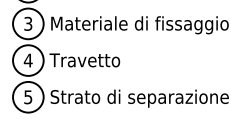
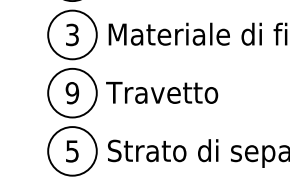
text: (27, 60) -> (71, 93), 4 -> 9

